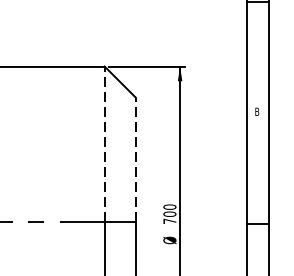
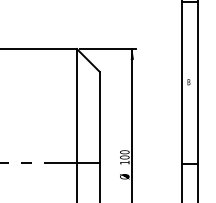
line: (104, 144) -> (76, 106), dashed -> solid
line: (135, 159) -> (99, 117), dashed -> solid
text: (169, 221) -> (124, 162), 700 -> 100

